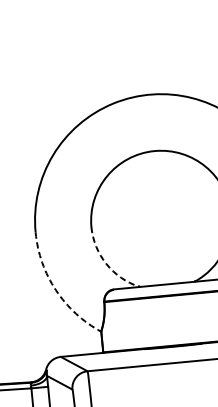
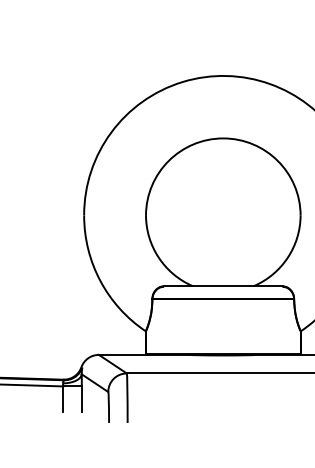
arc: (106, 263) -> (158, 257), dashed -> solid
arc: (56, 290) -> (100, 281), dashed -> solid

